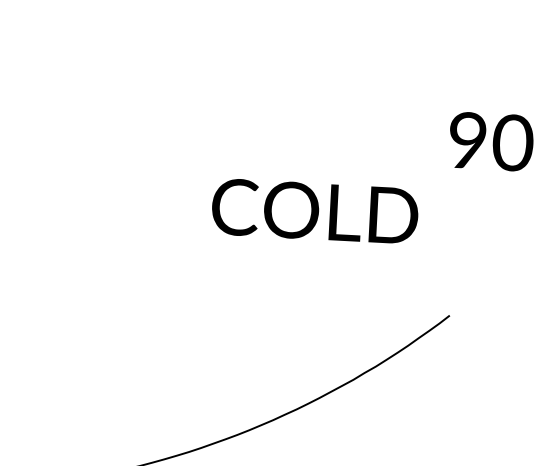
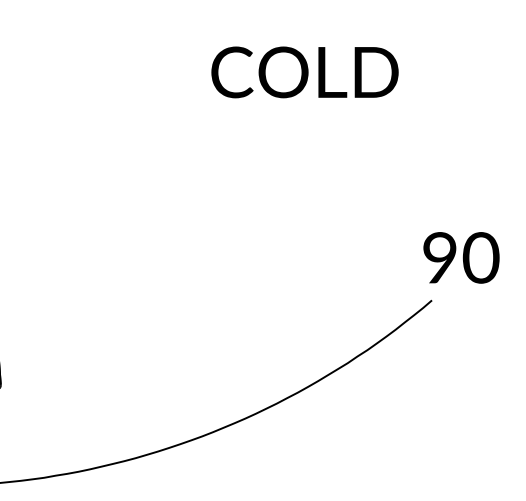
text: (491, 141) -> (461, 257), moved
text: (314, 211) -> (304, 72), moved

